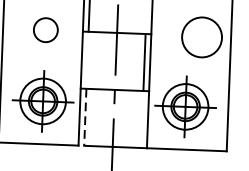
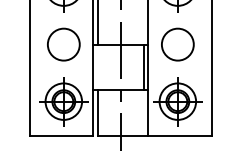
circle: (45, 29) -> (63, 44), size x1.67
circle: (201, 37) -> (177, 44), moved
line: (85, 117) -> (98, 113), dashed -> solid

